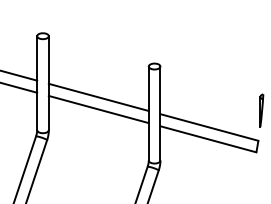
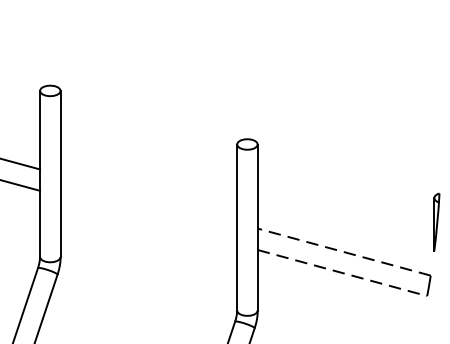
line: (98, 97) -> (148, 199), removed
line: (98, 109) -> (148, 220), removed
line: (209, 127) -> (344, 252), solid -> dashed
line: (208, 139) -> (342, 273), solid -> dashed

